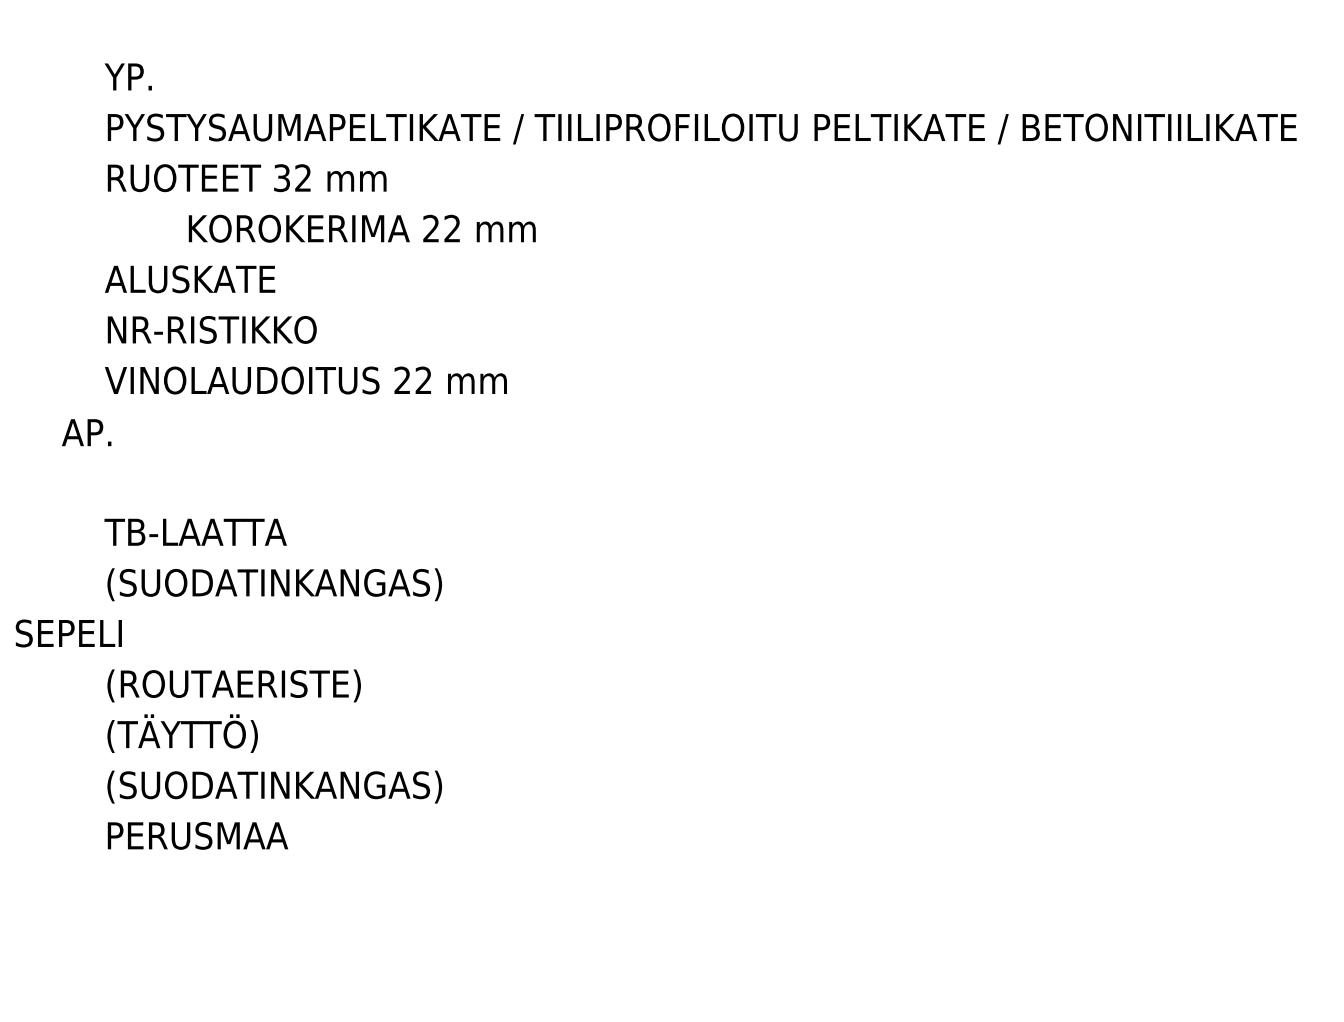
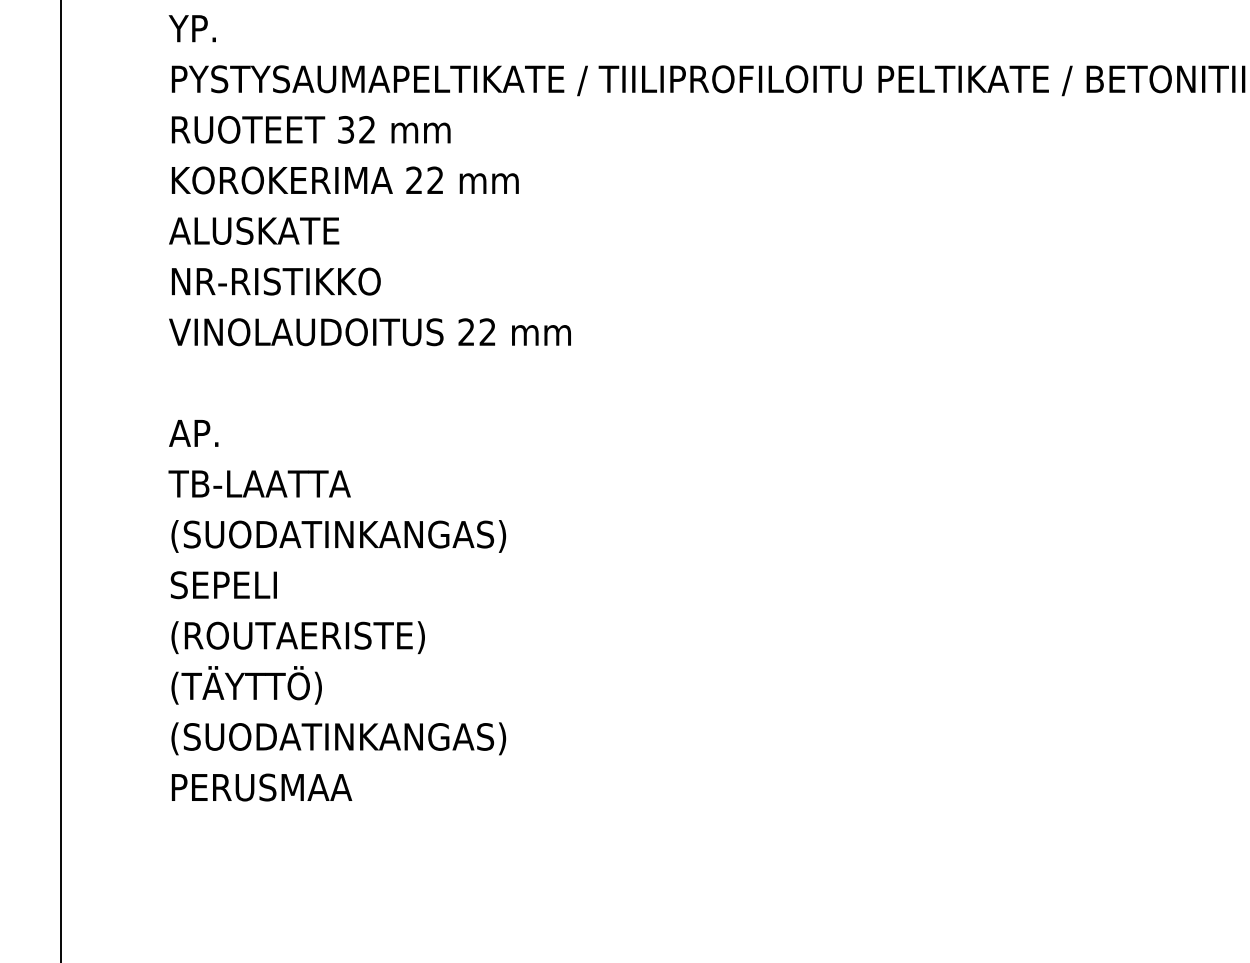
text: (361, 228) -> (344, 180), moved
text: (86, 432) -> (193, 433), moved
text: (68, 633) -> (223, 585), moved

